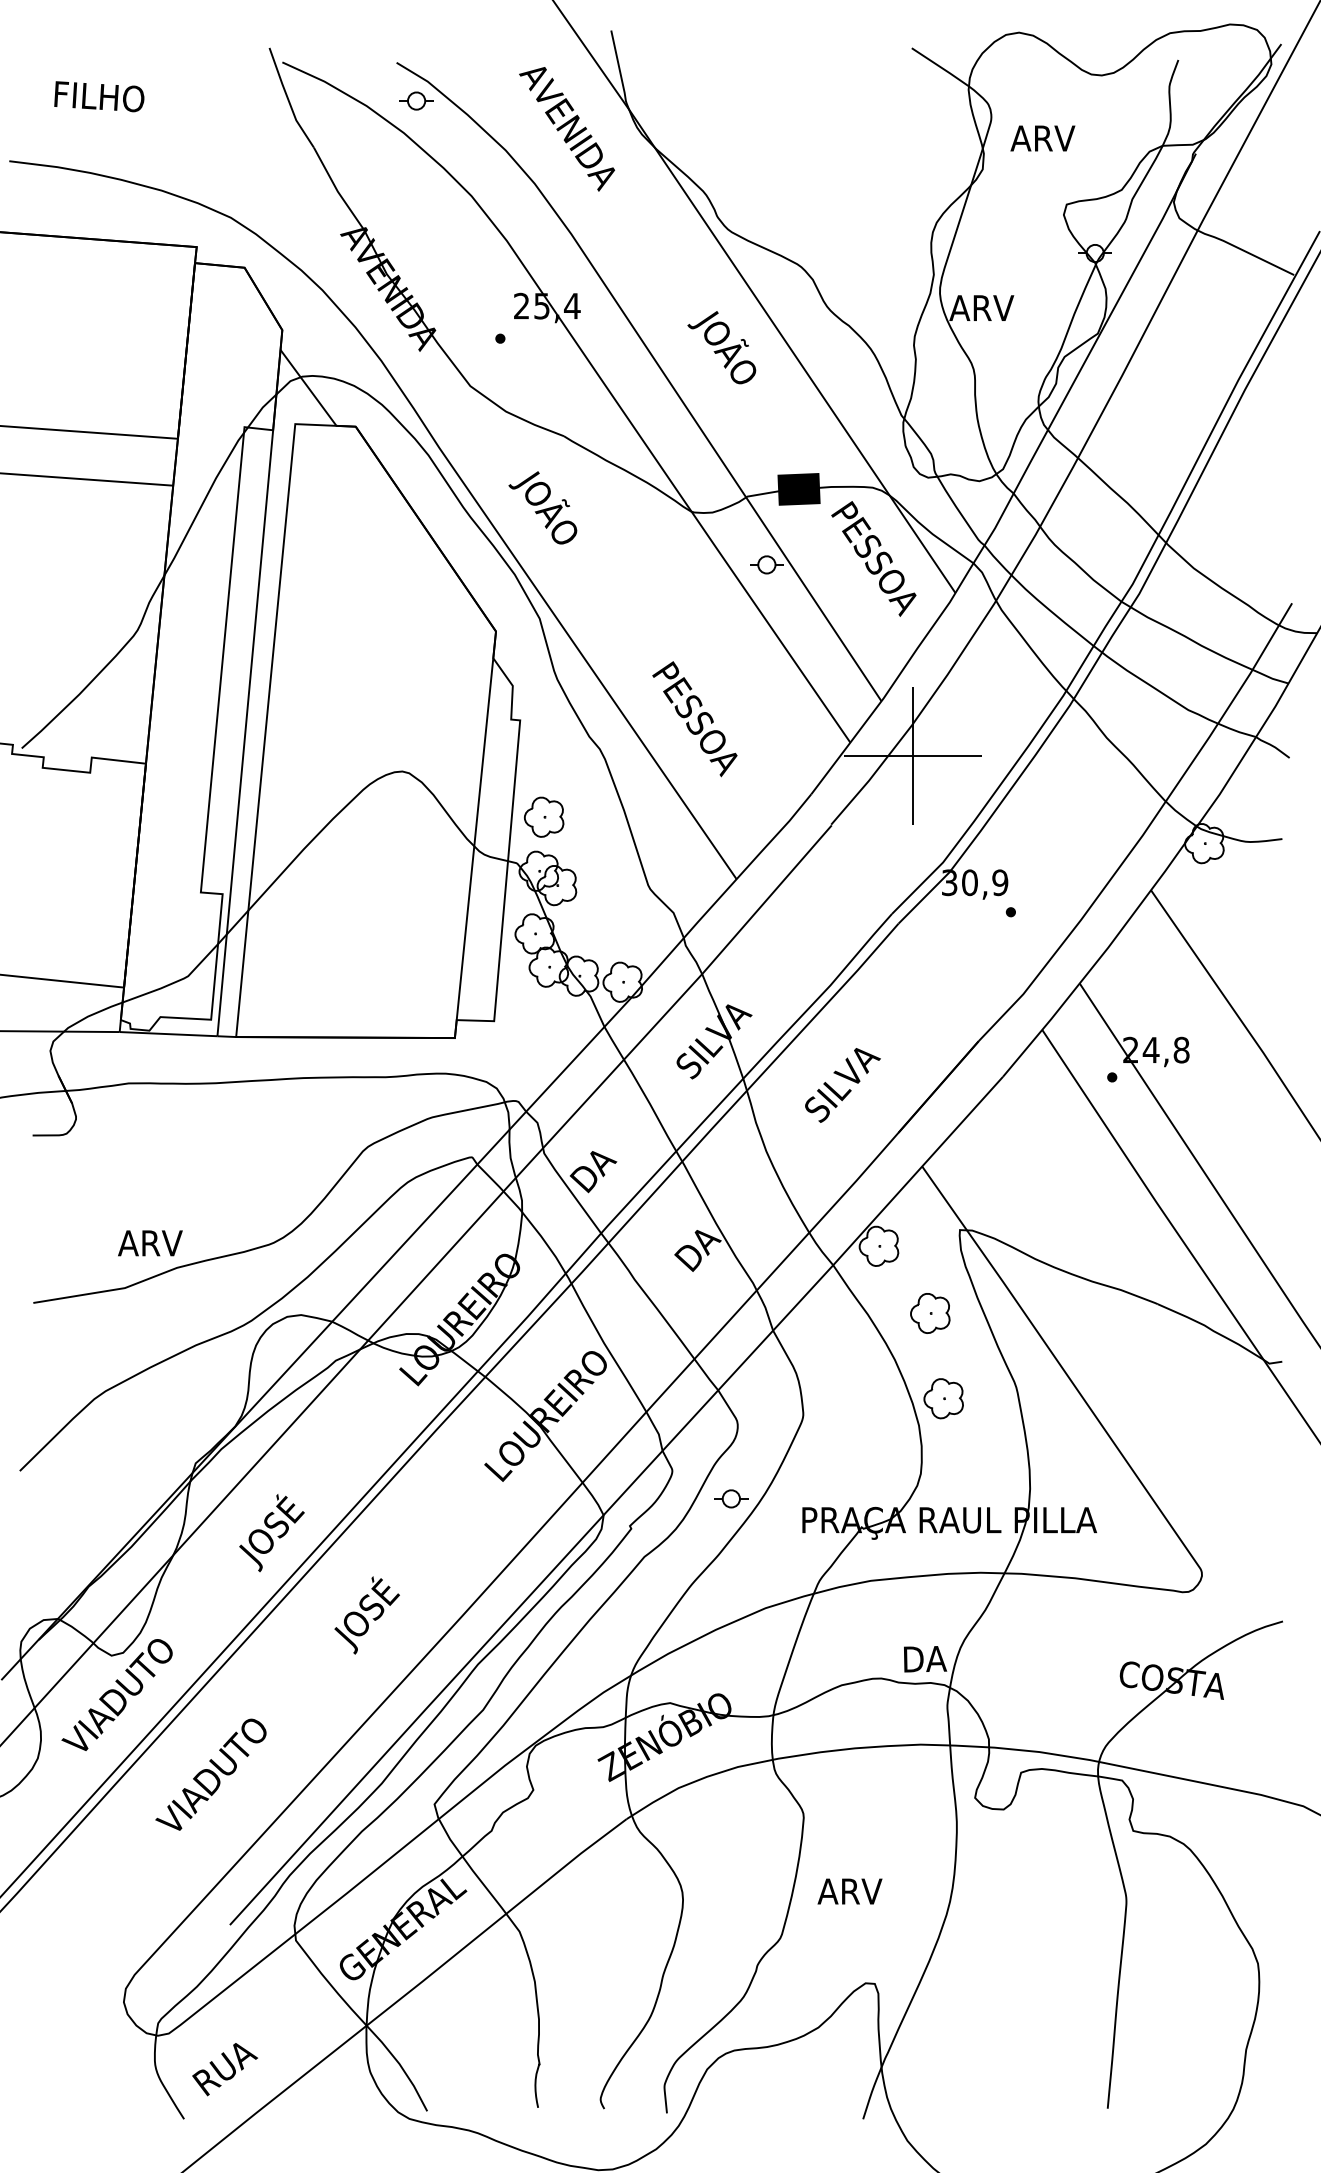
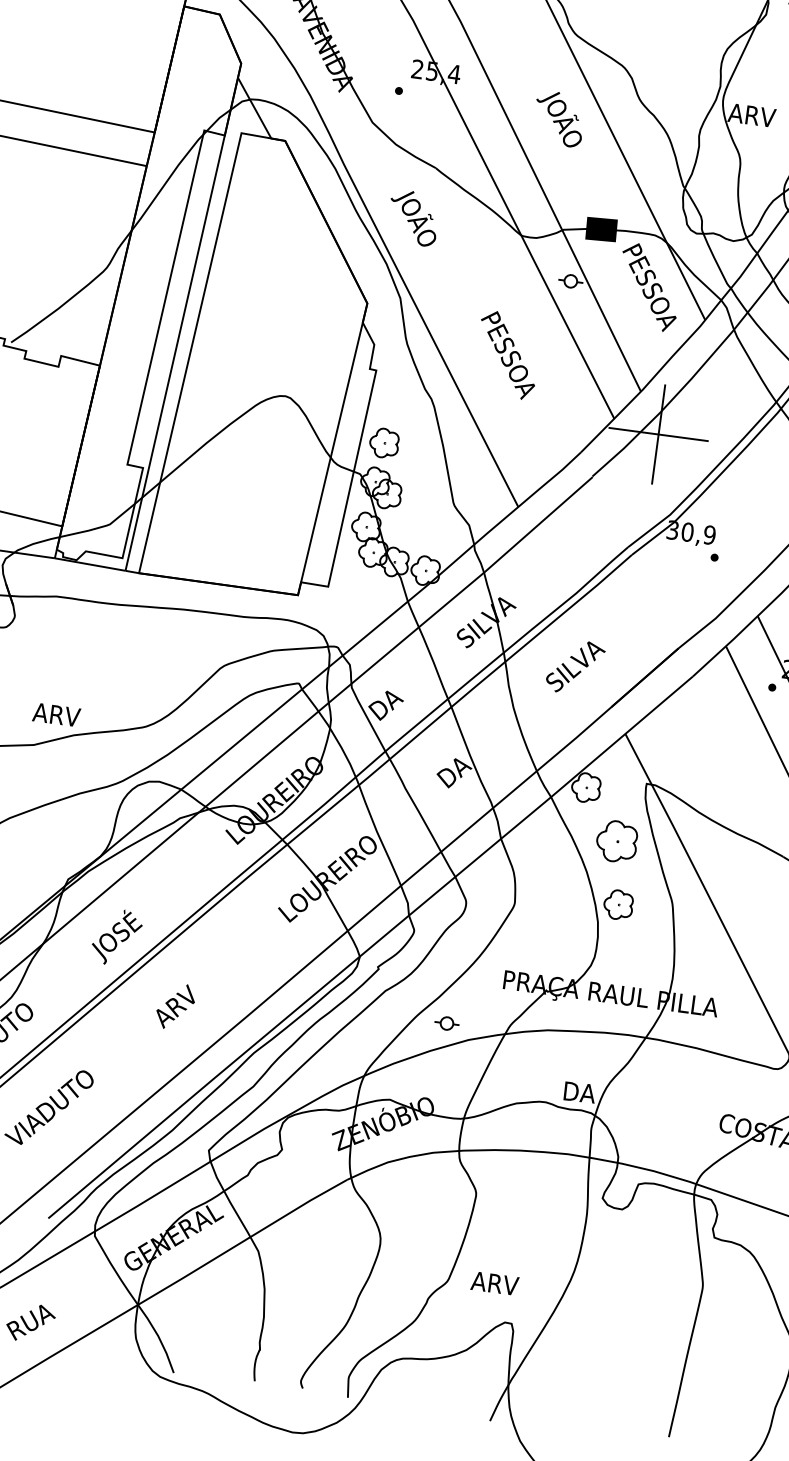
text: (694, 719) -> (507, 355), moved
part: (930, 1313) -> (617, 841), size x1.4
part: (731, 1498) -> (447, 1023), moved
text: (366, 1615) -> (177, 1006), JOSÉ -> ARV
text: (849, 1891) -> (494, 1283), moved

